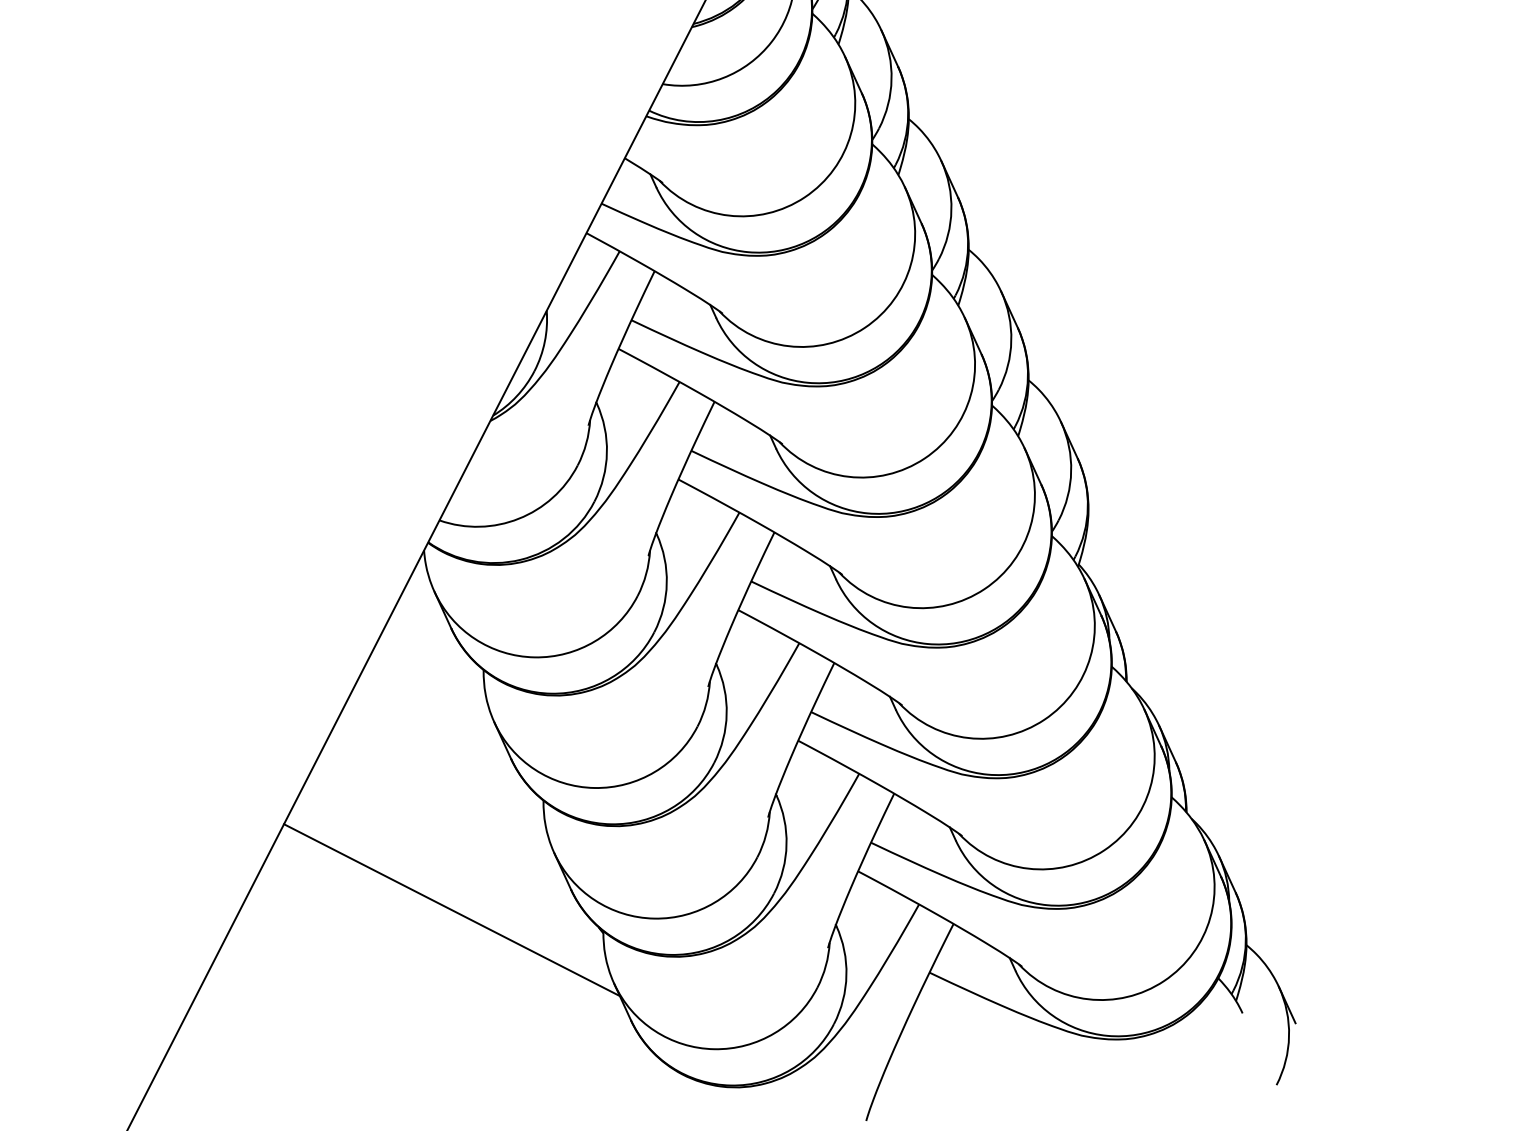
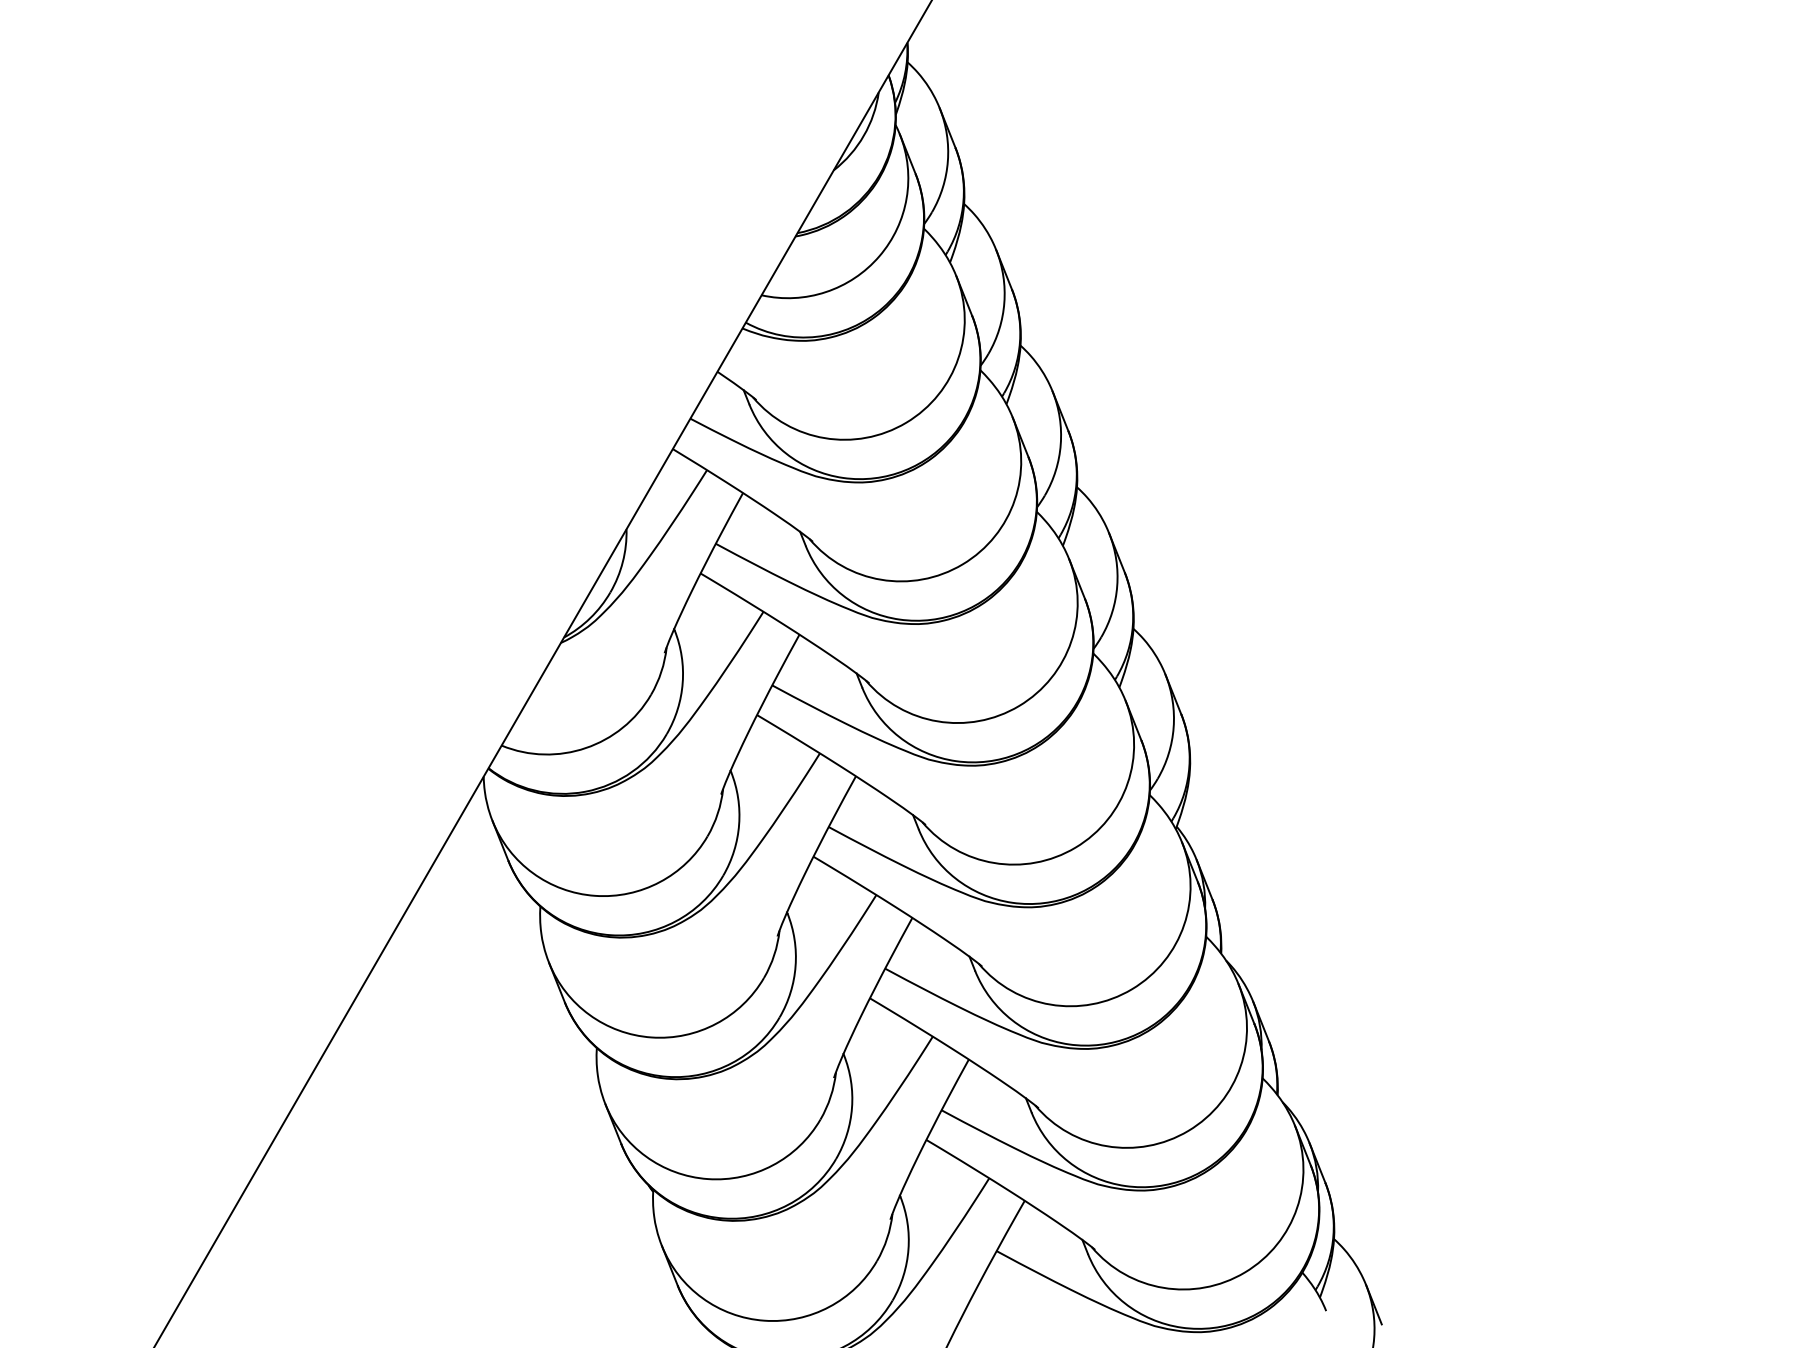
line: (451, 910) -> (493, 1159), removed

